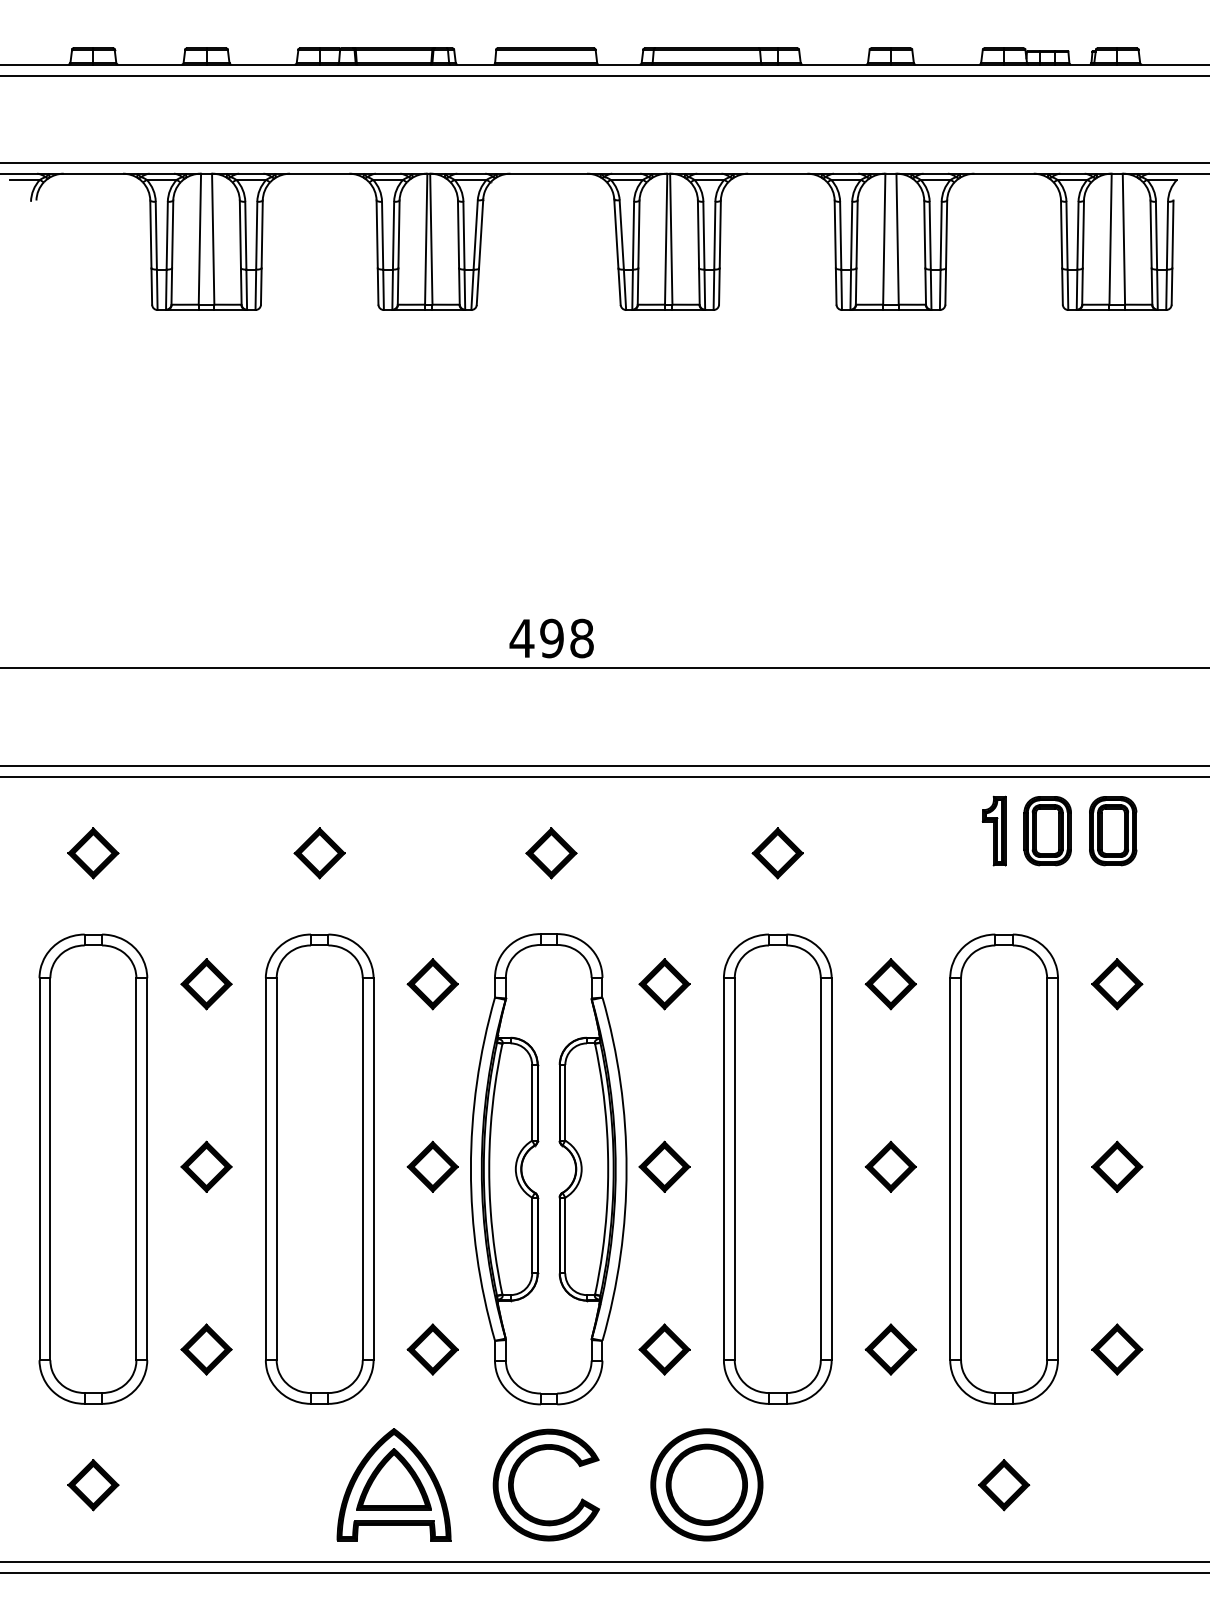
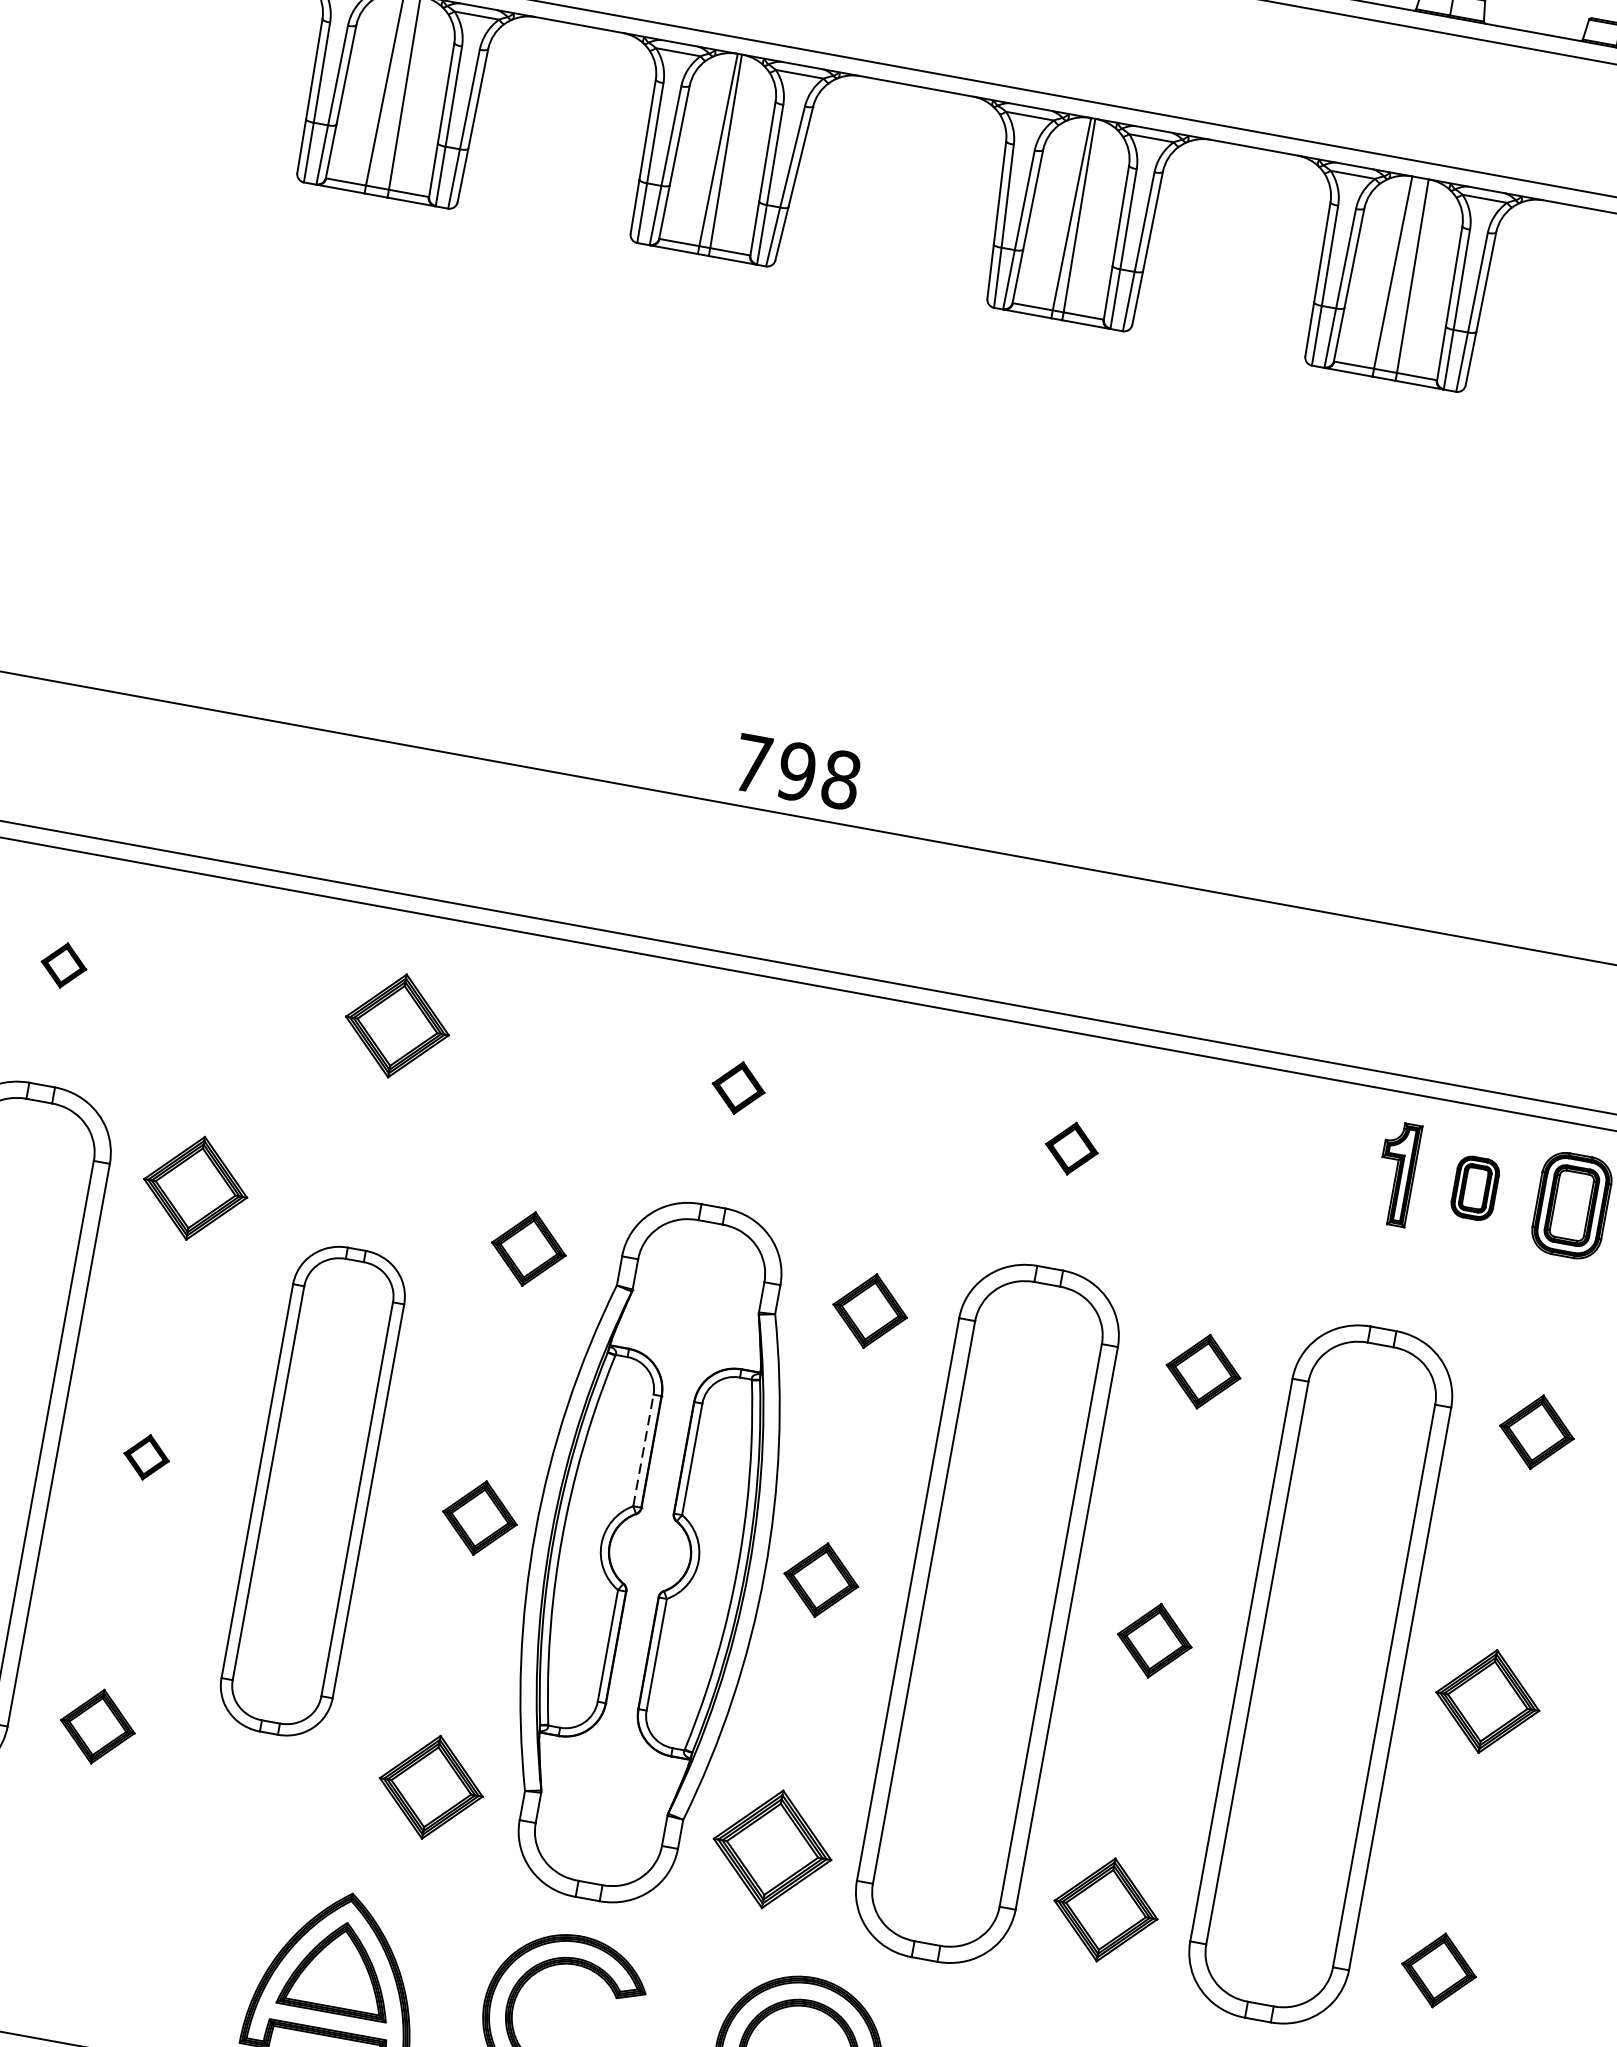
text: (521, 638) -> (752, 763), 498 -> 798
part: (1047, 831) -> (1475, 1188), size x0.6
part: (93, 853) -> (64, 965), size x0.6
part: (319, 853) -> (396, 1026), size x1.4
part: (551, 853) -> (738, 1088), size x0.7
part: (777, 853) -> (1071, 1148), size x0.7
part: (206, 984) -> (195, 1188), size x1.4
line: (532, 1102) -> (644, 1449), solid -> dashed
part: (206, 1166) -> (146, 1456), size x0.6
part: (1117, 1166) -> (1488, 1700), size x1.4
part: (319, 1168) -> (312, 1490), size x0.7
part: (432, 1349) -> (430, 1787), size x1.4
part: (664, 1349) -> (772, 1849), size x1.6
part: (890, 1349) -> (1105, 1909), size x1.4

